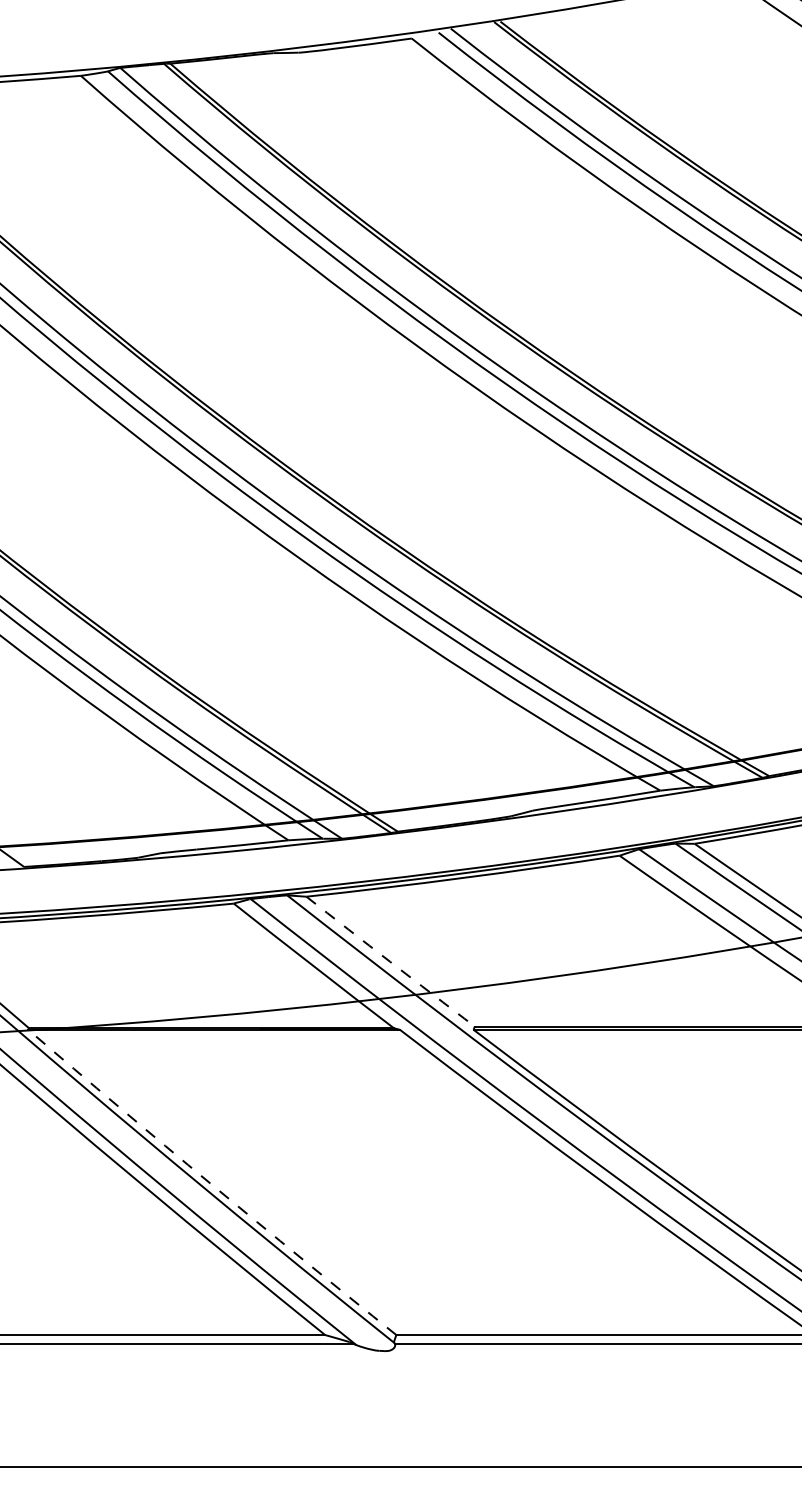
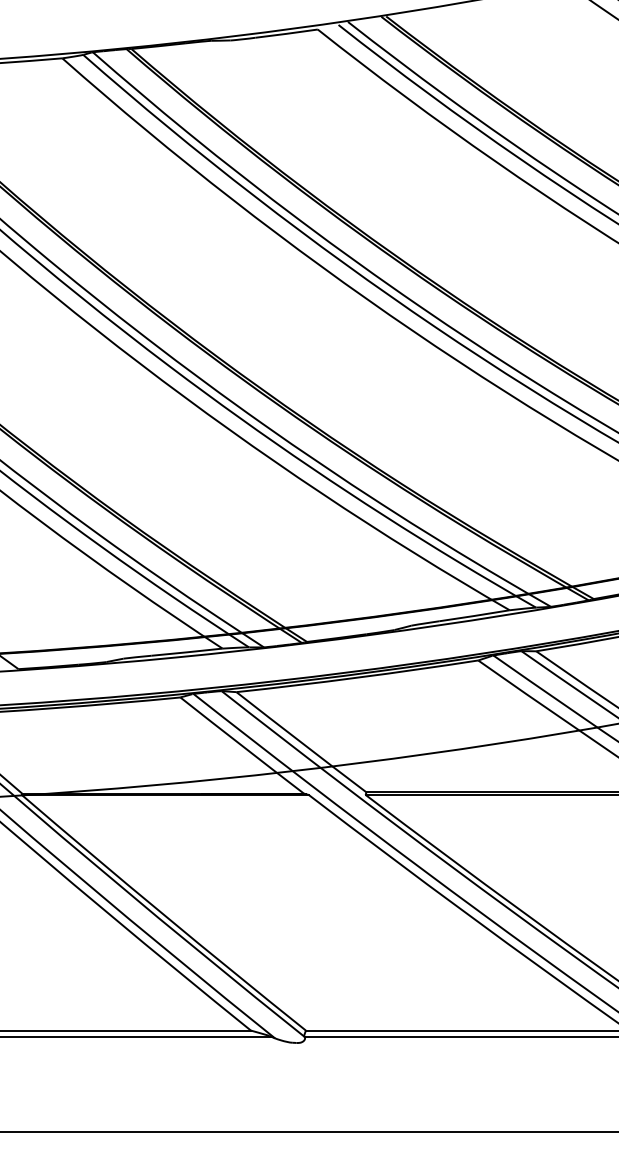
arc: (390, 961) -> (301, 742), dashed -> solid
arc: (211, 1184) -> (163, 914), dashed -> solid

